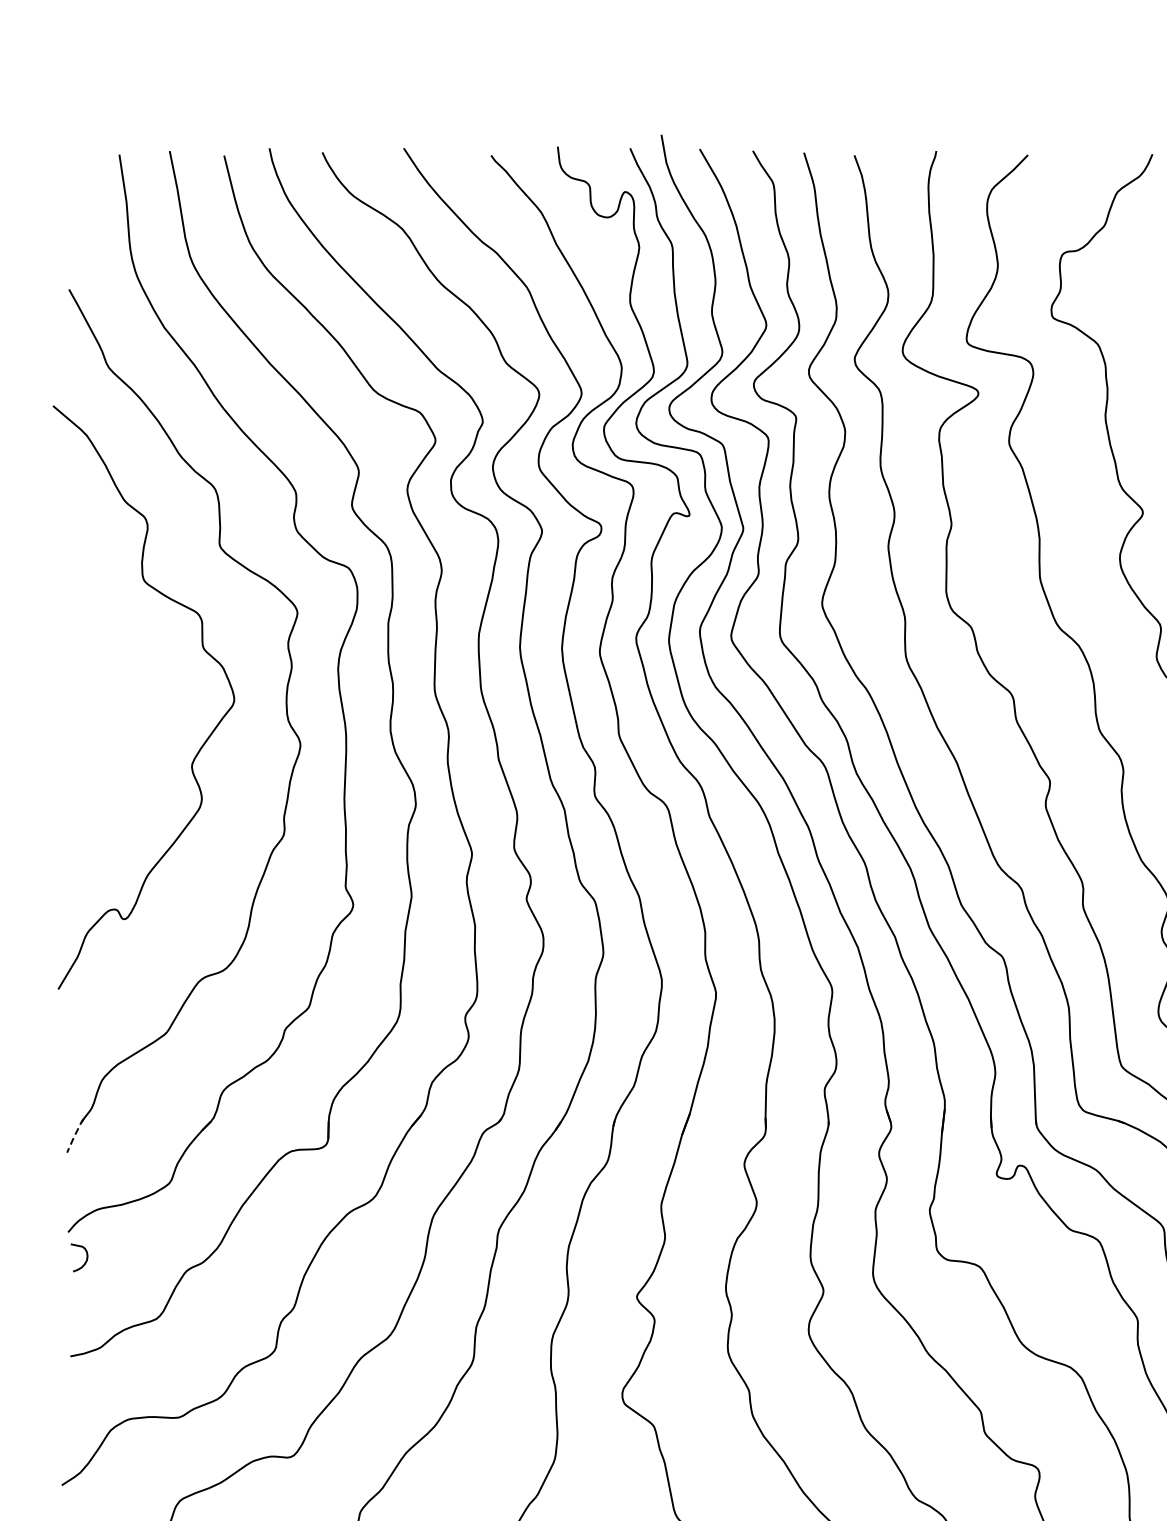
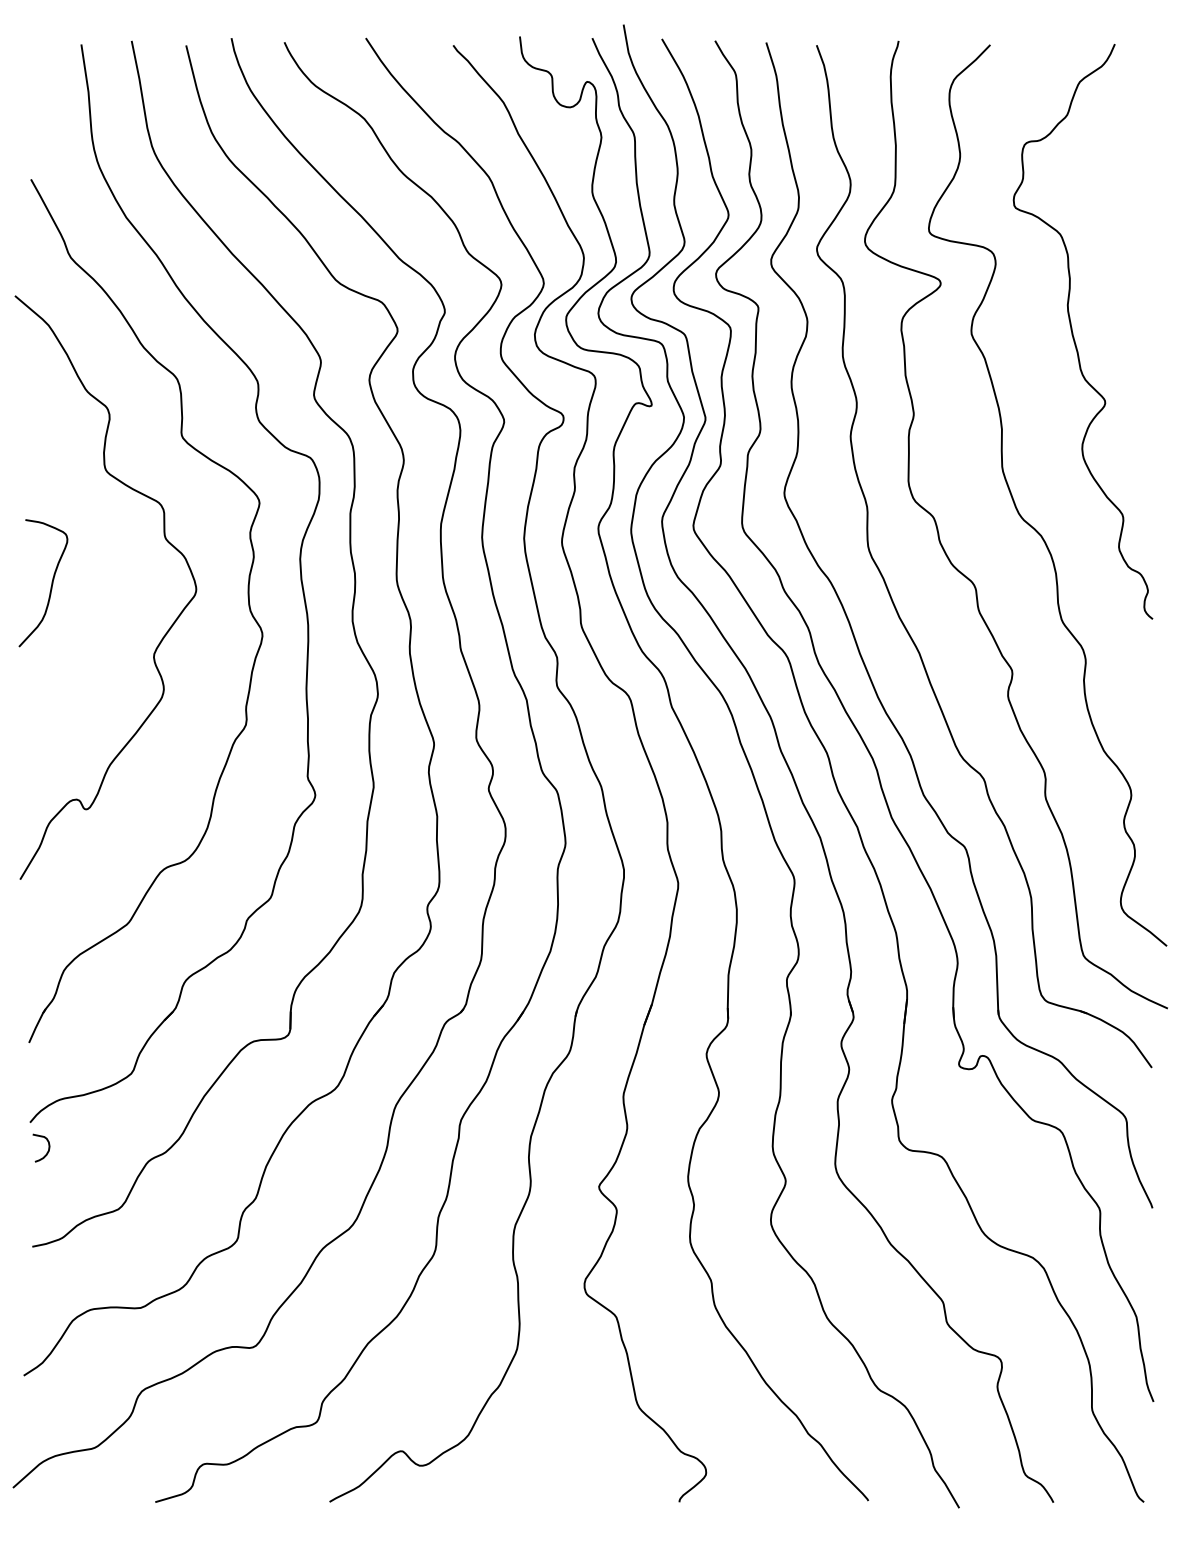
curve: (88, 696) -> (50, 586), added
line: (74, 1136) -> (36, 1026), dashed -> solid

